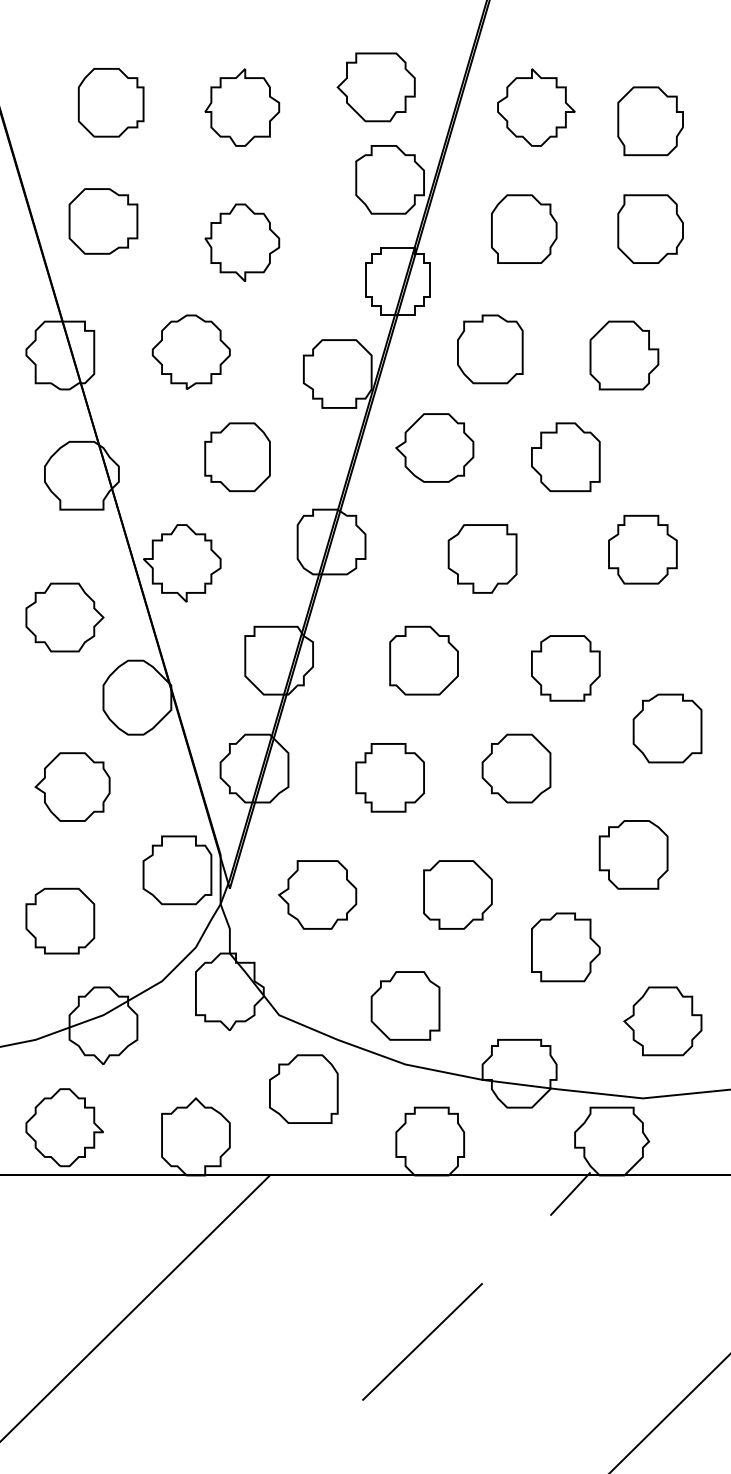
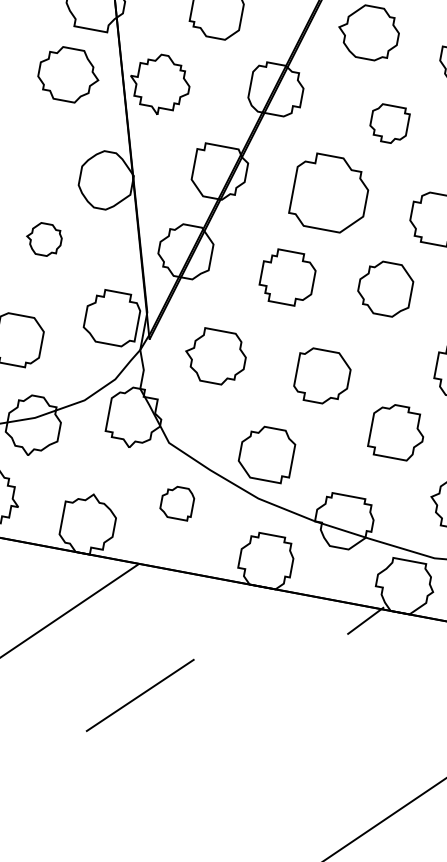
part: (482, 558) -> (389, 123), size x0.7
part: (64, 617) -> (68, 74), moved
part: (423, 660) -> (329, 193), size x1.4
part: (72, 786) -> (44, 239), size x0.6
part: (303, 1088) -> (177, 502), size x0.6
line: (422, 1341) -> (140, 695), moved

